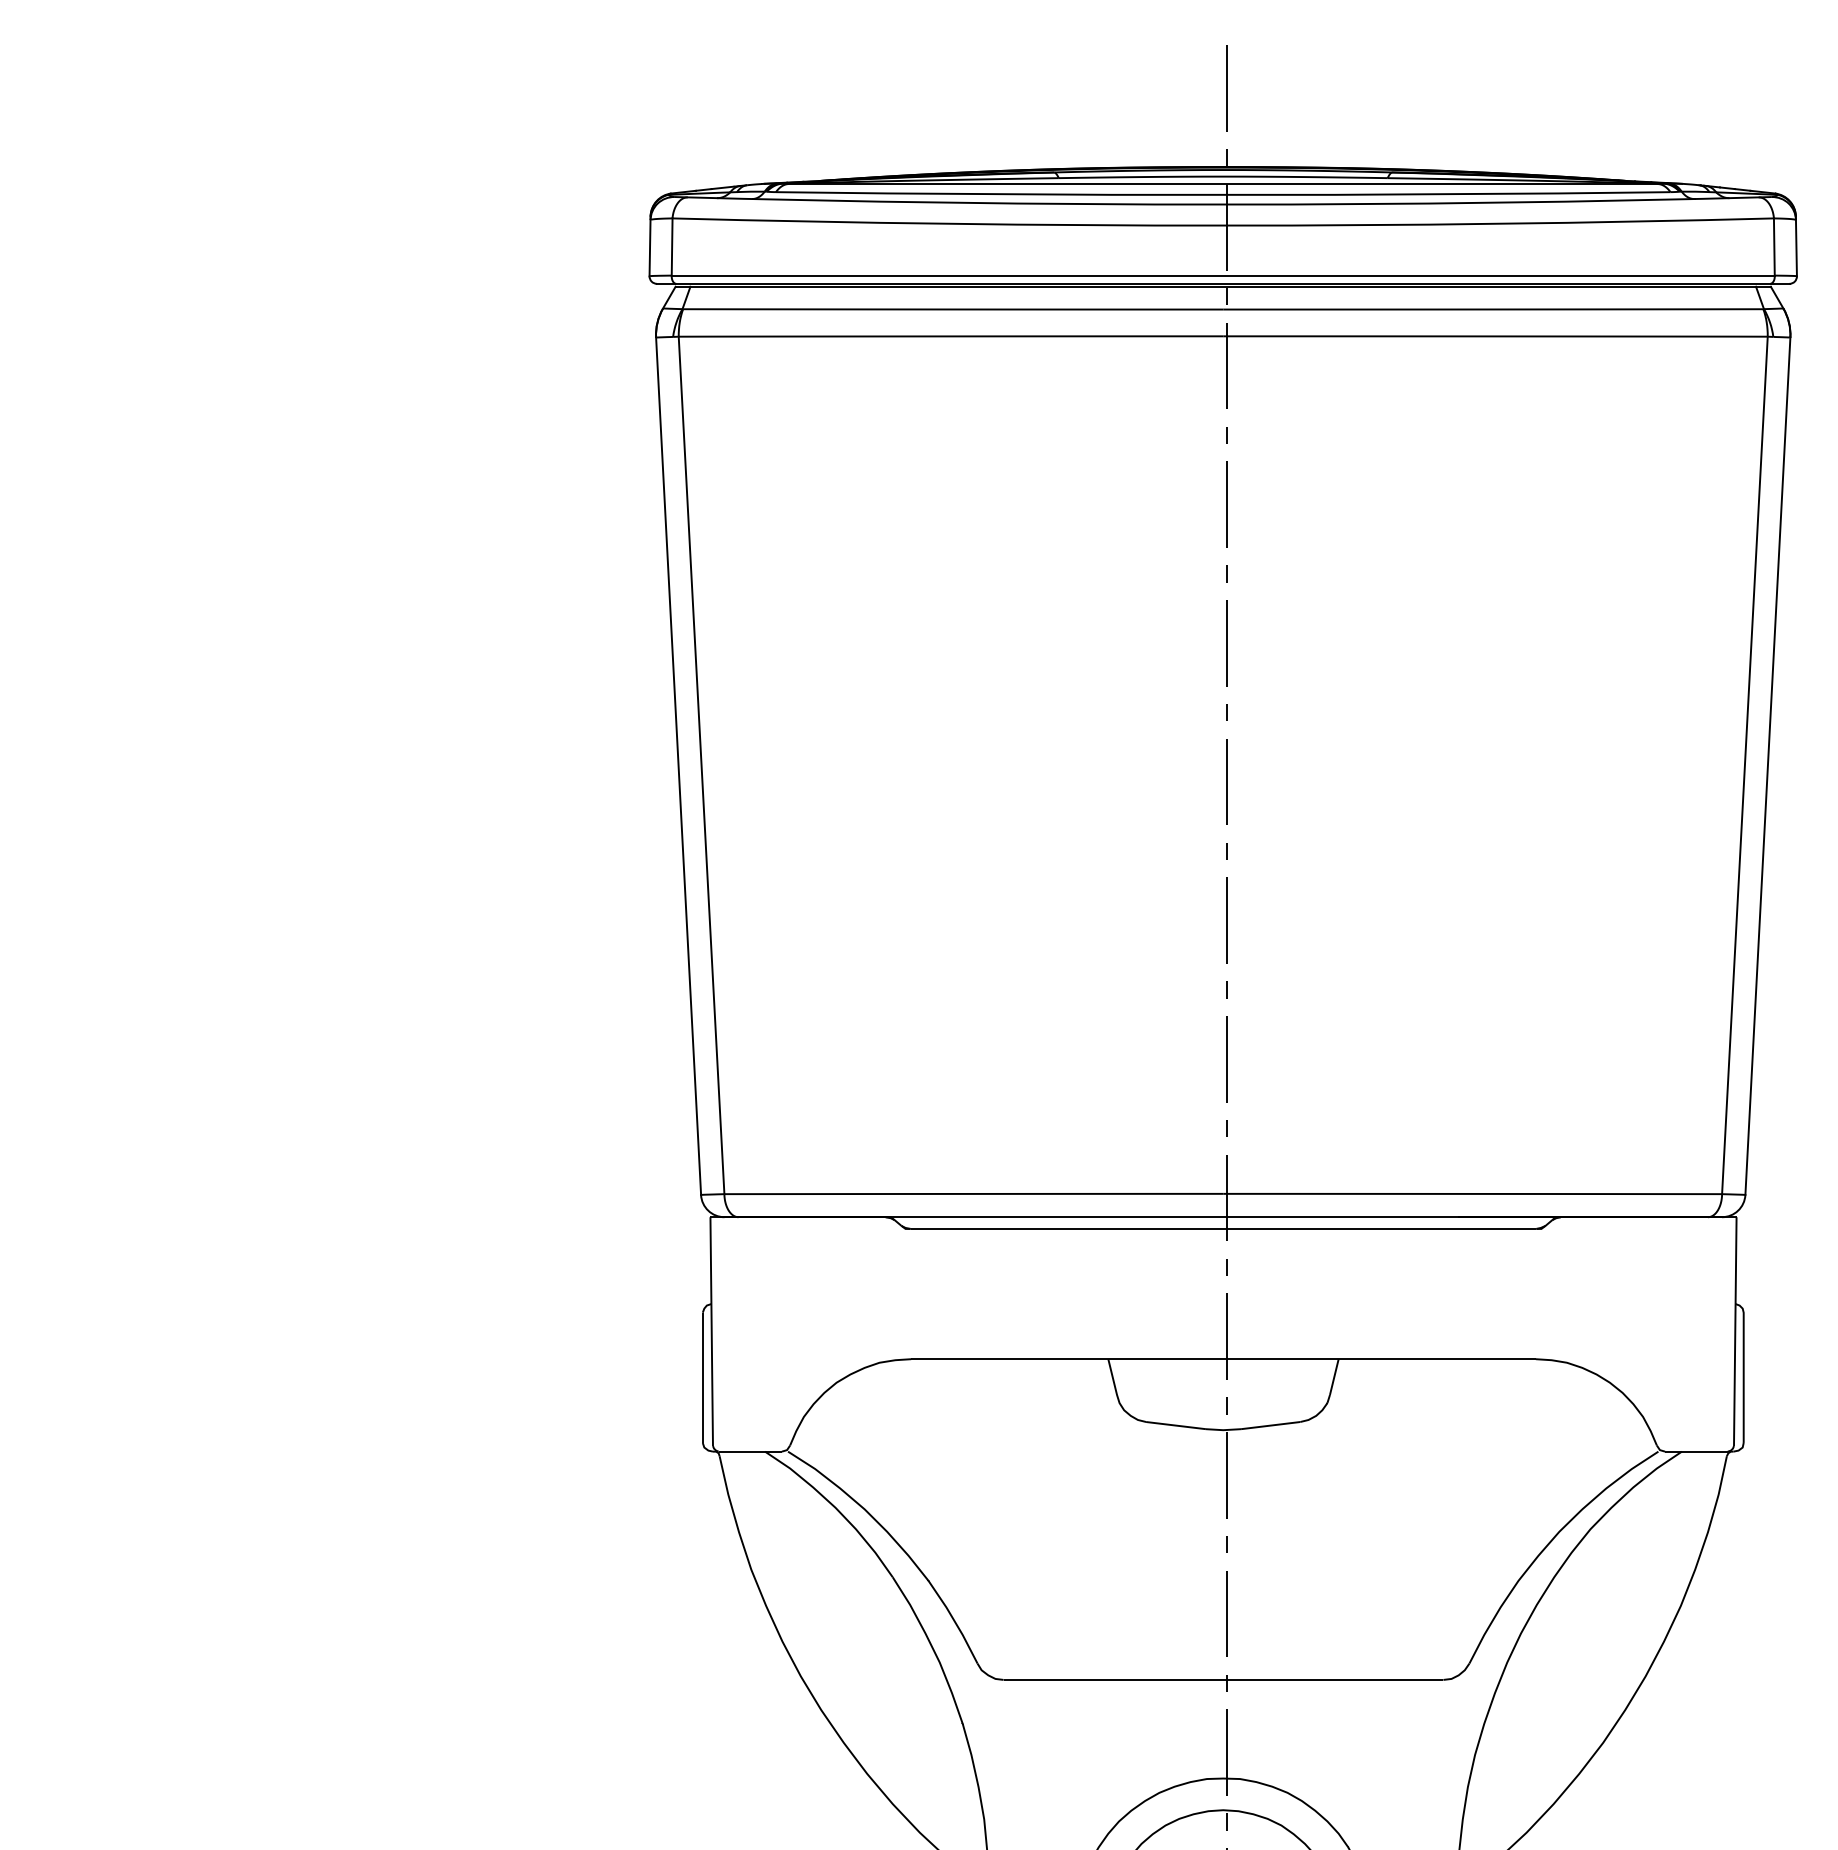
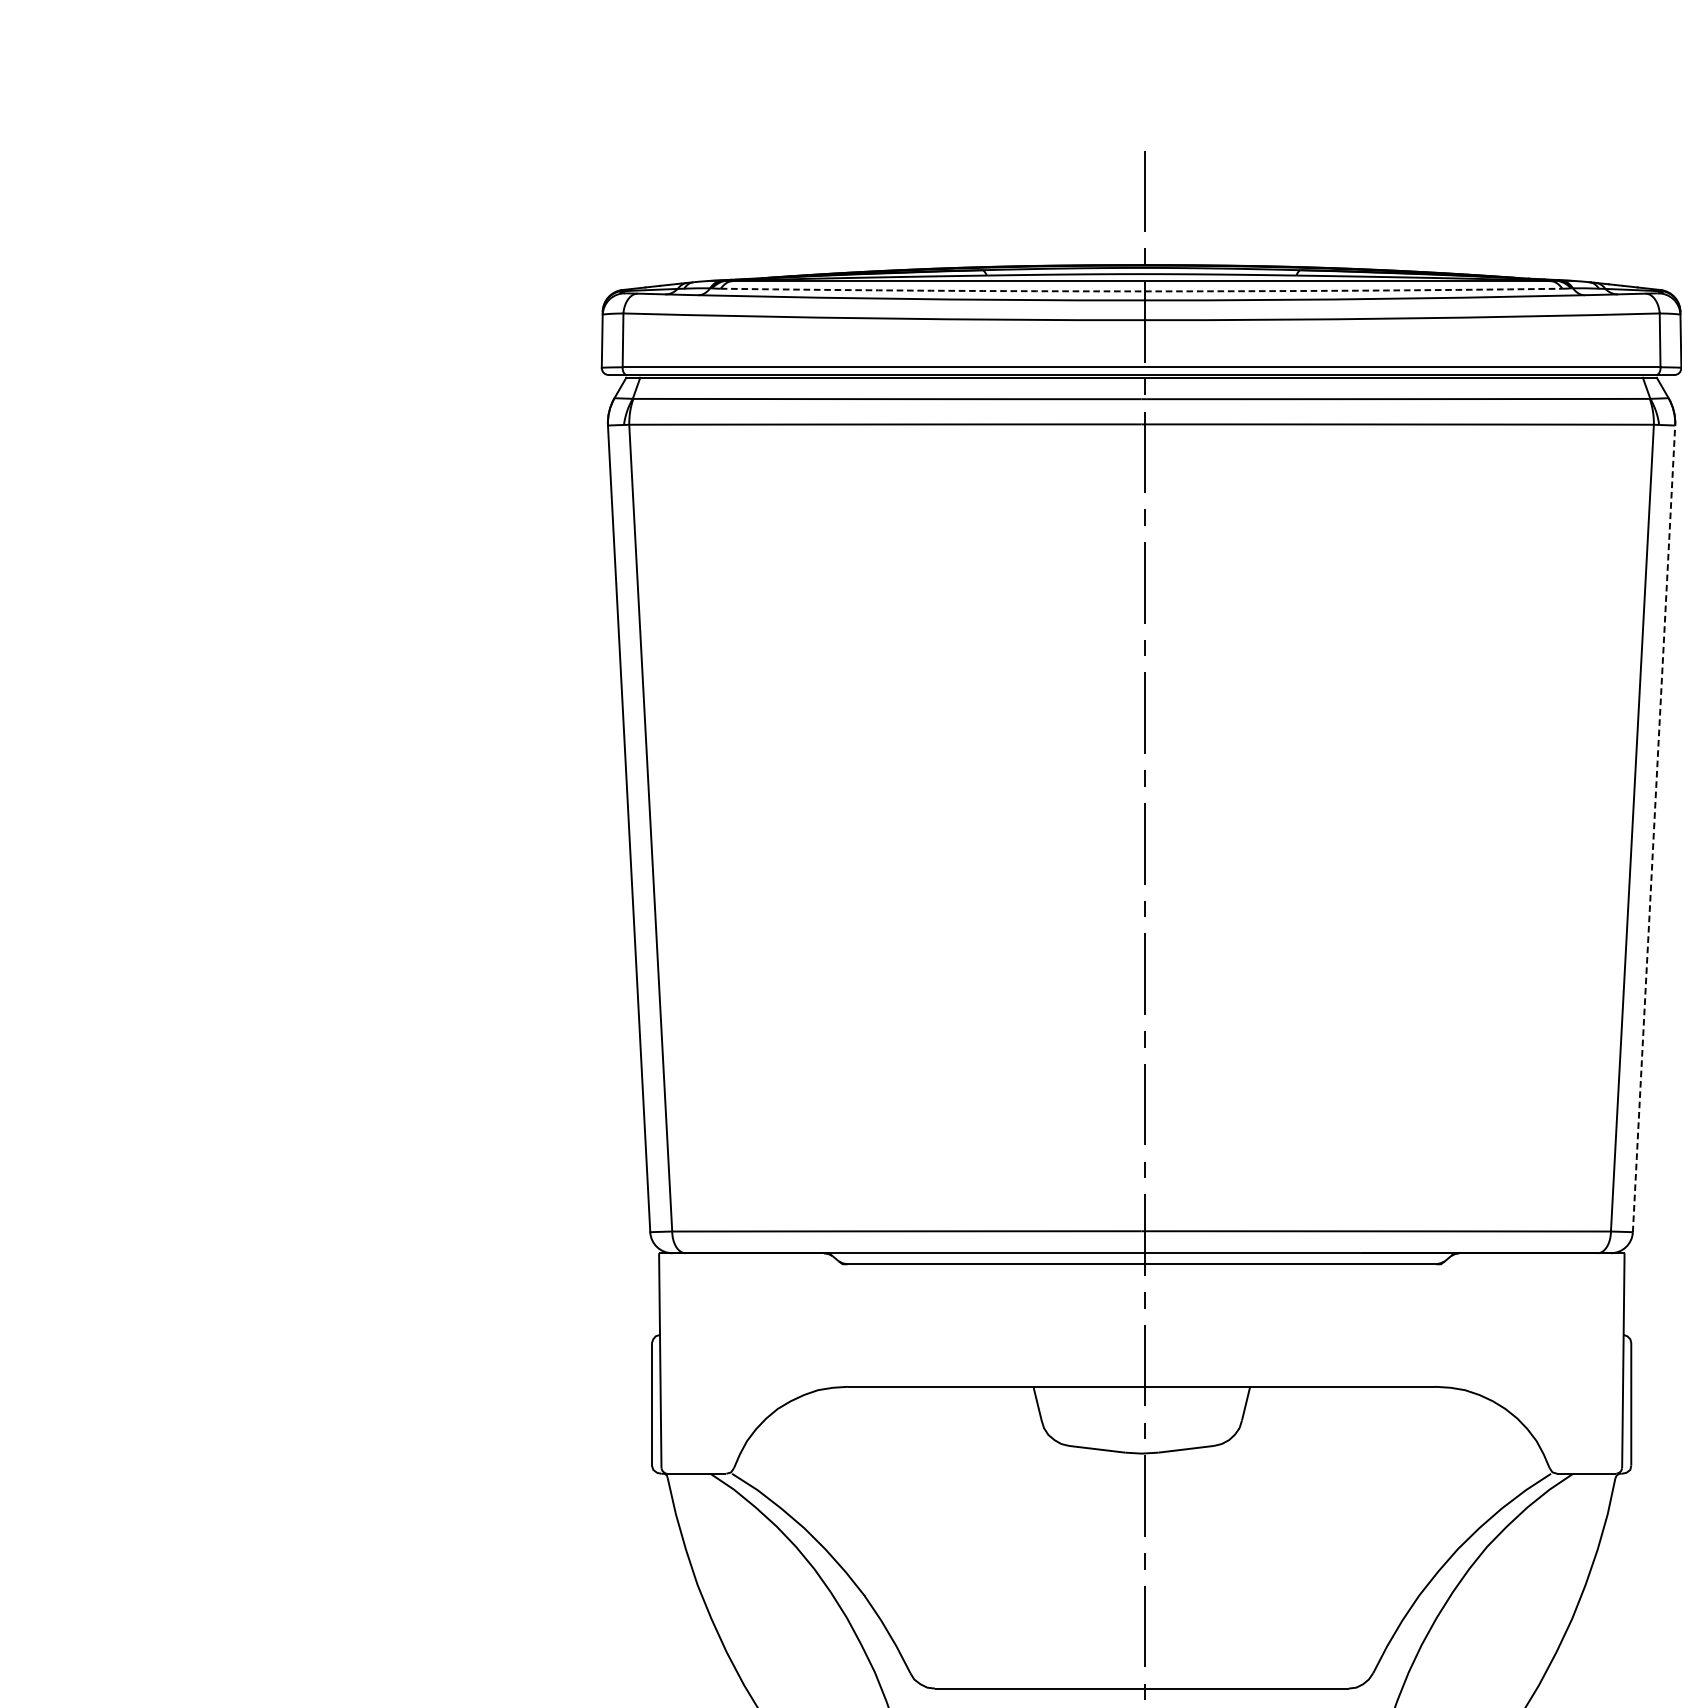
arc: (1223, 194) -> (1141, 290), solid -> dashed
line: (1767, 765) -> (1653, 828), solid -> dashed

